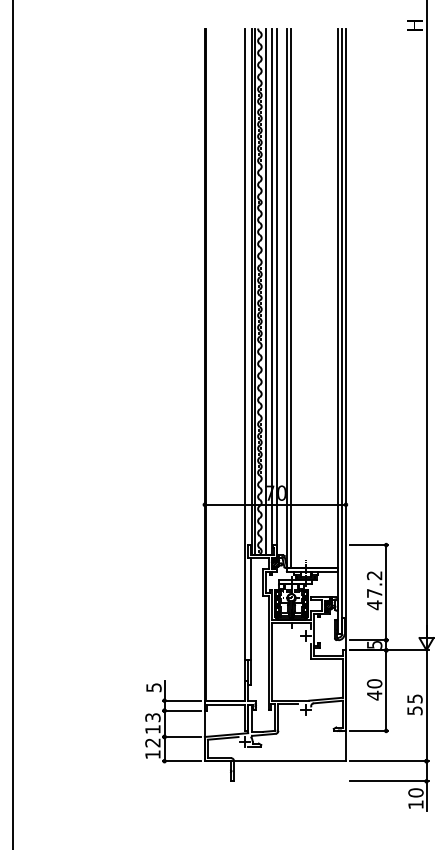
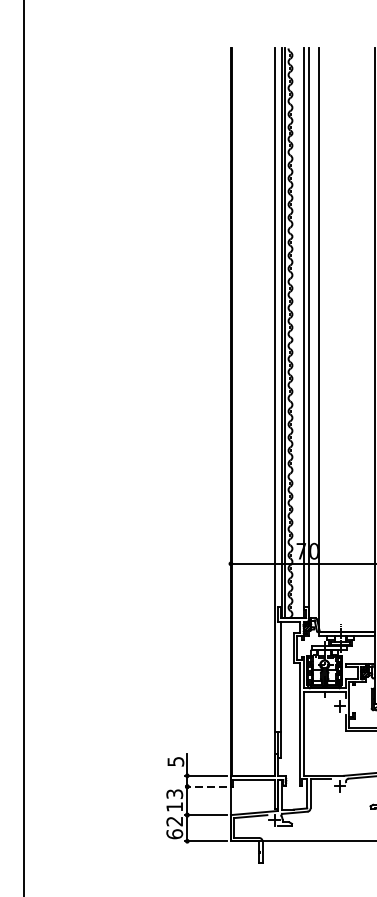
line: (265, 291) -> (296, 333), removed
line: (290, 297) -> (323, 339), removed
line: (181, 710) -> (205, 786), solid -> dashed
text: (152, 754) -> (174, 834), 12 -> 62

